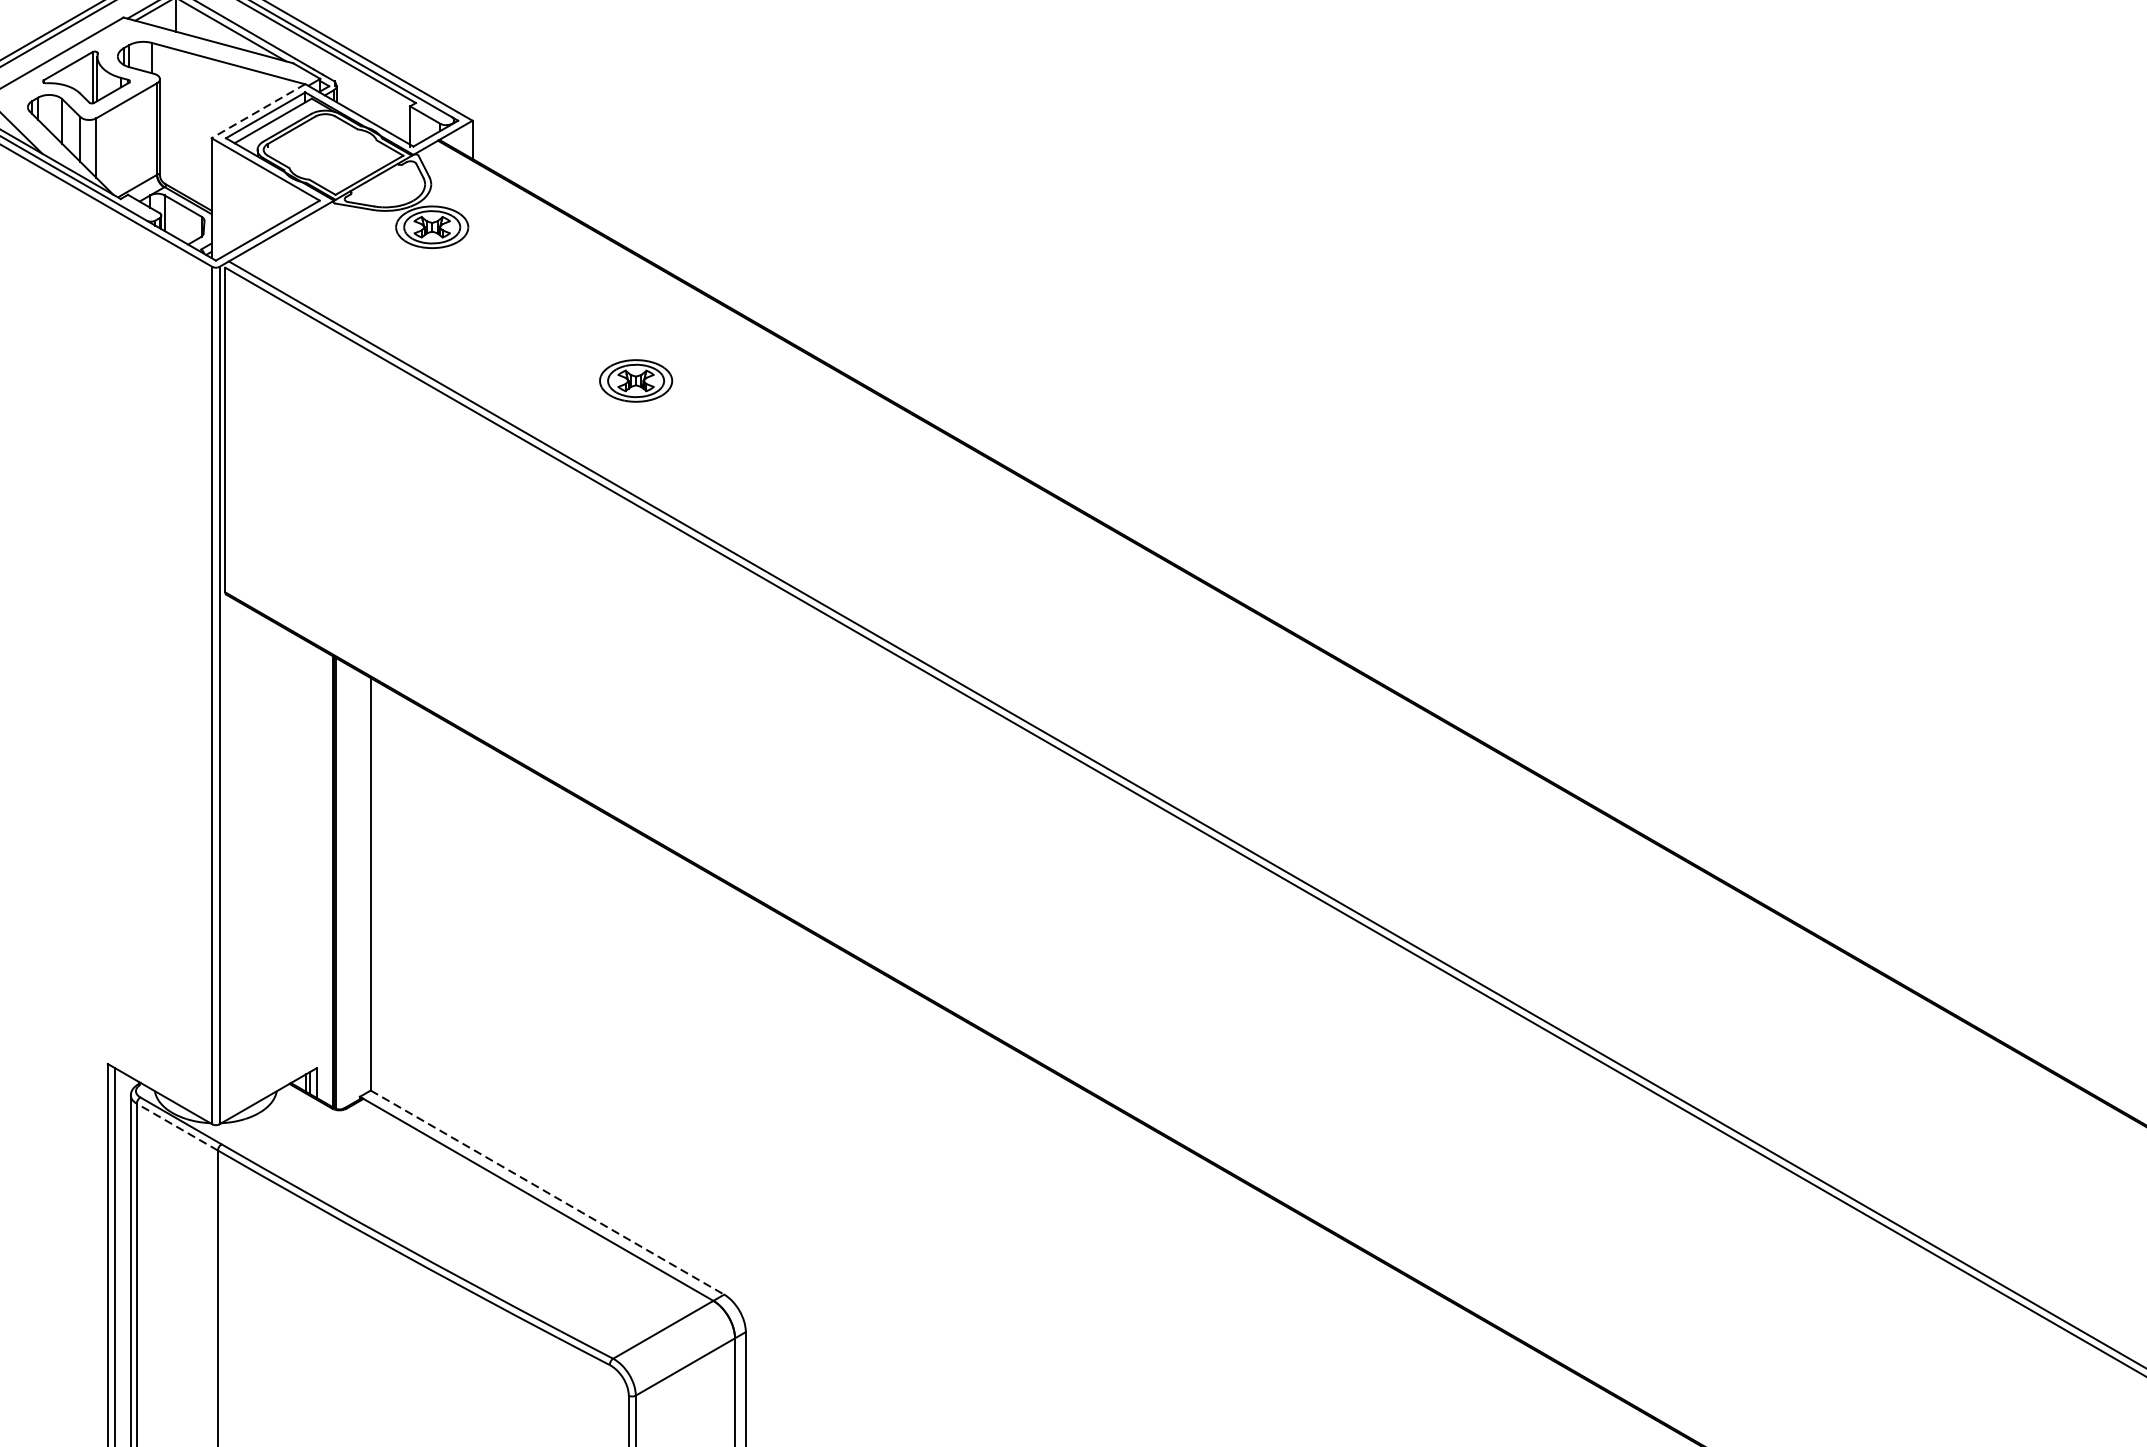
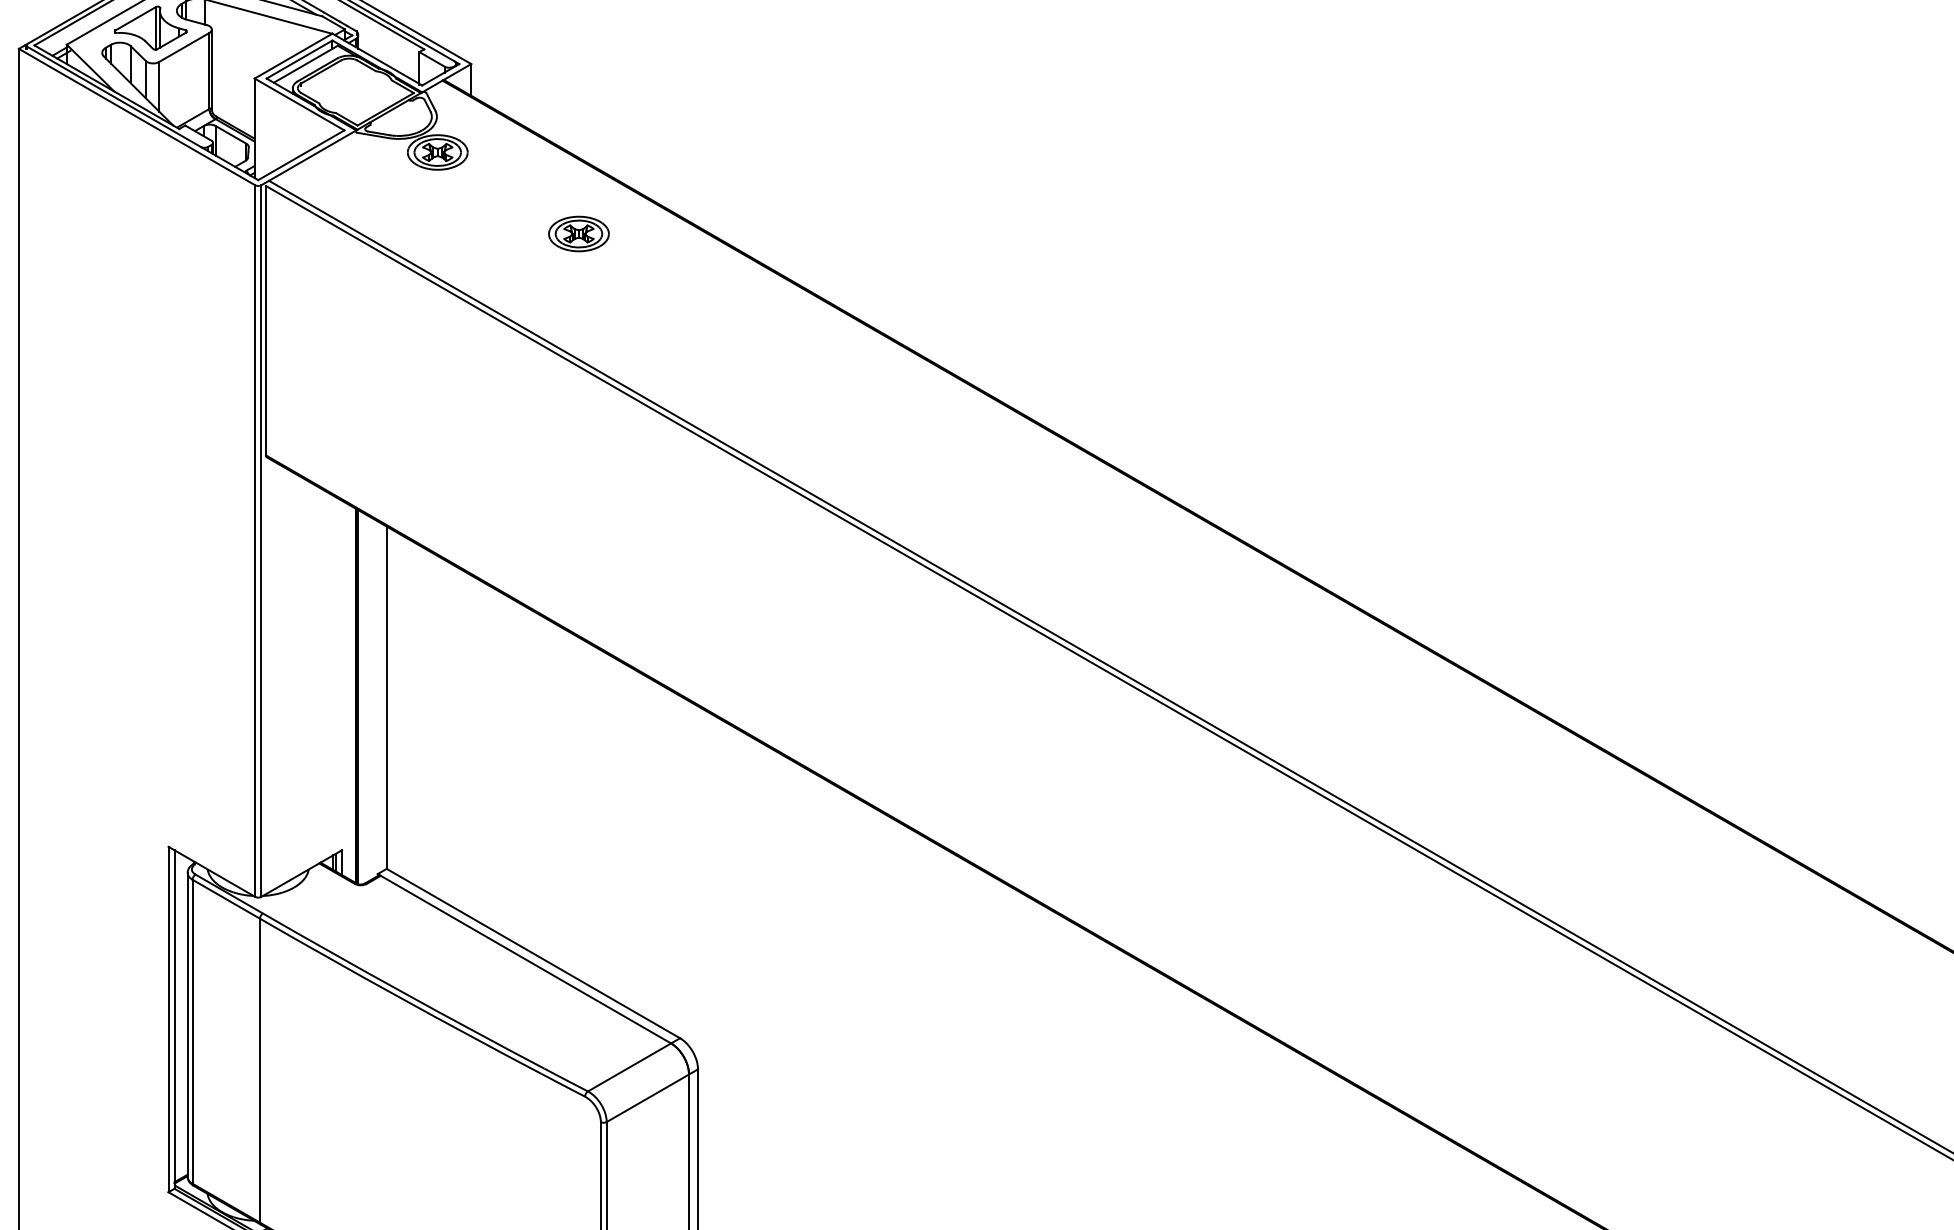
line: (258, 111) -> (293, 56), dashed -> solid
part: (635, 380) -> (578, 233), moved
line: (177, 1127) -> (226, 899), dashed -> solid
line: (547, 1192) -> (533, 953), dashed -> solid

